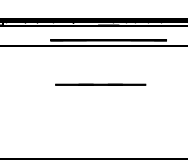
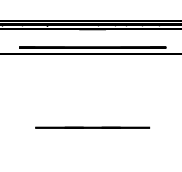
line: (100, 84) -> (92, 127), moved

